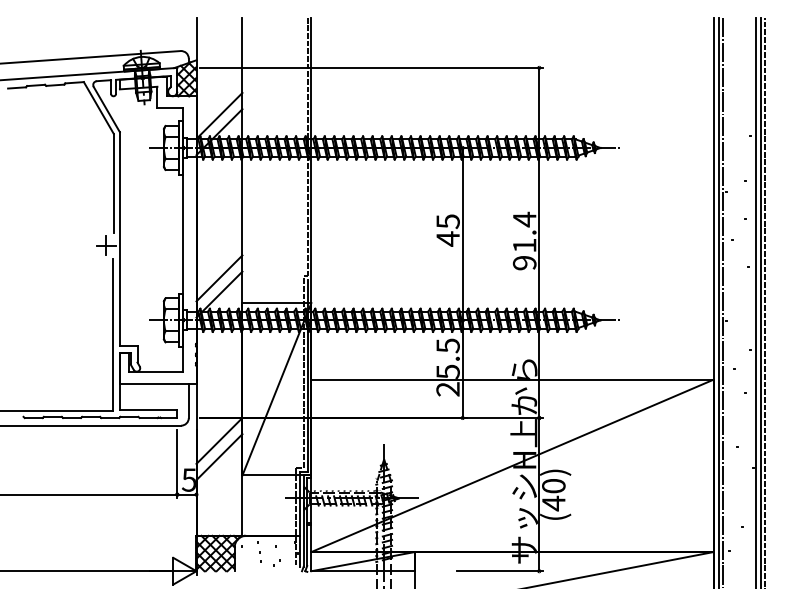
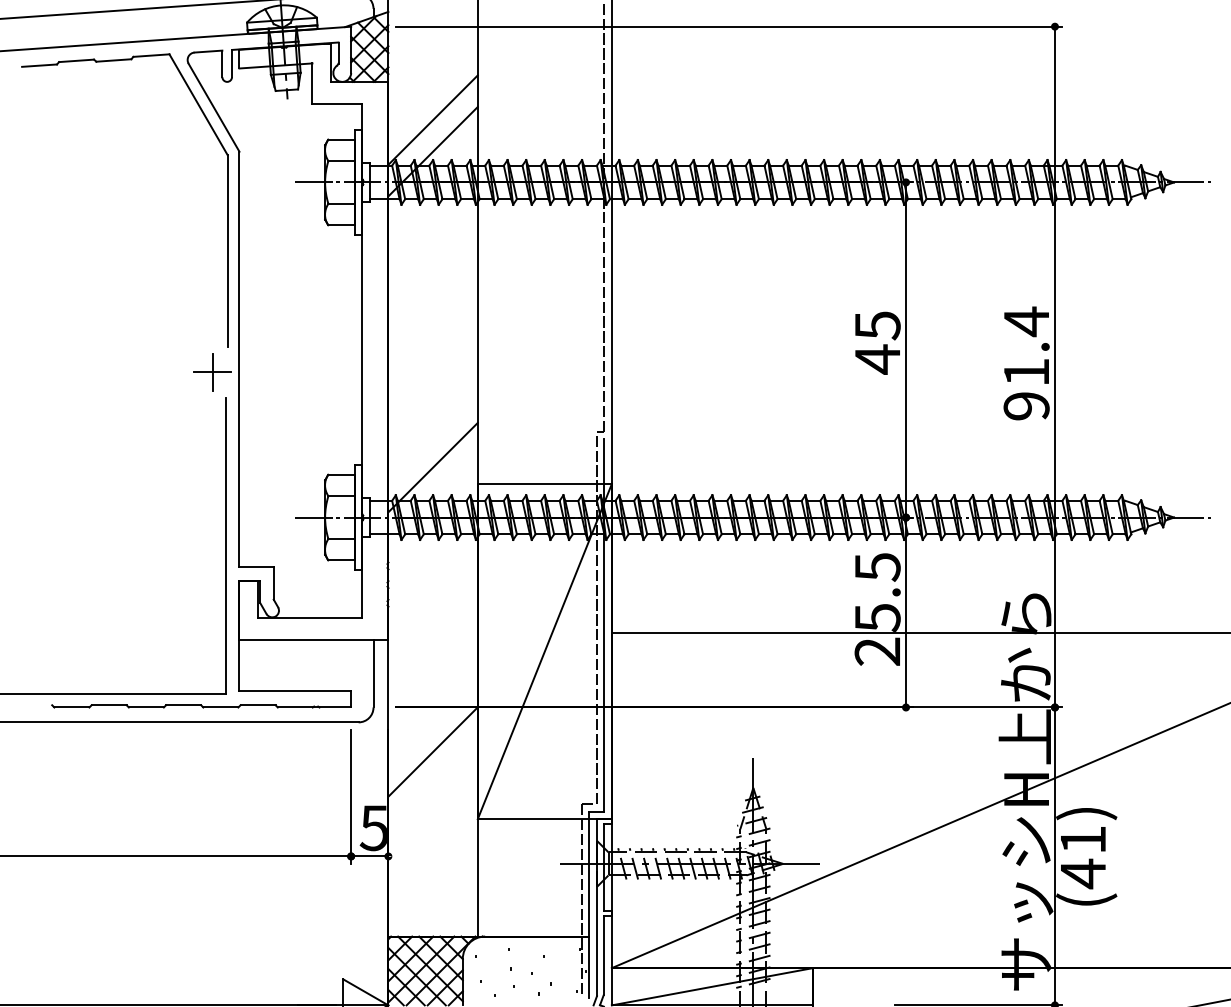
line: (219, 278) -> (433, 436), removed
line: (219, 457) -> (433, 784), removed
text: (553, 486) -> (1082, 840), (40) -> (41)

